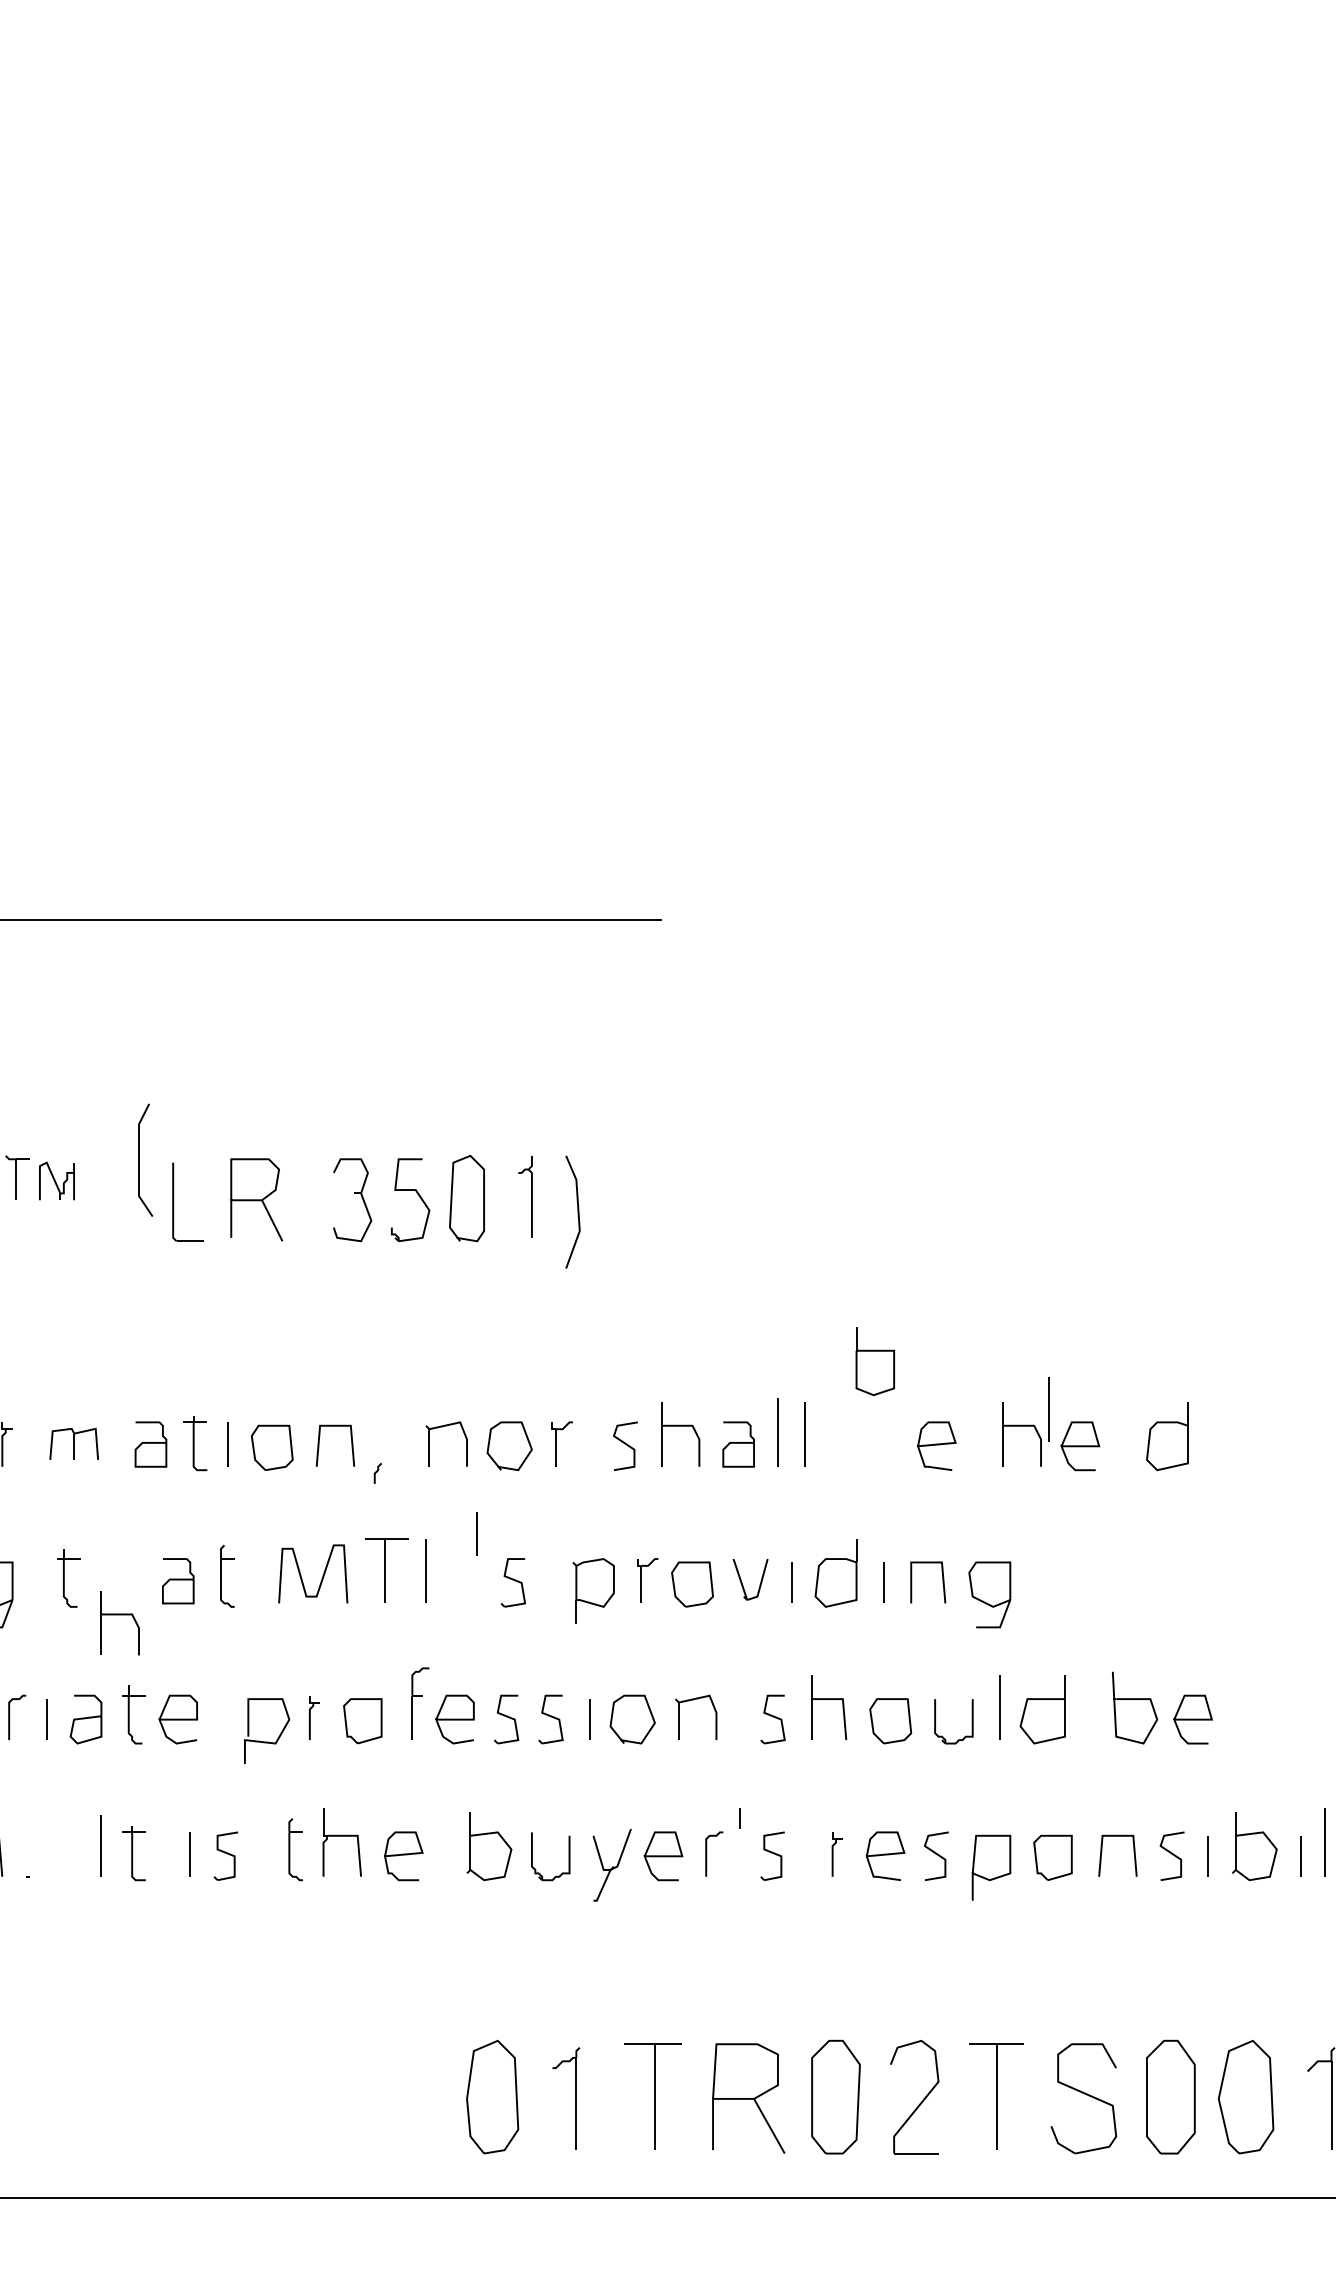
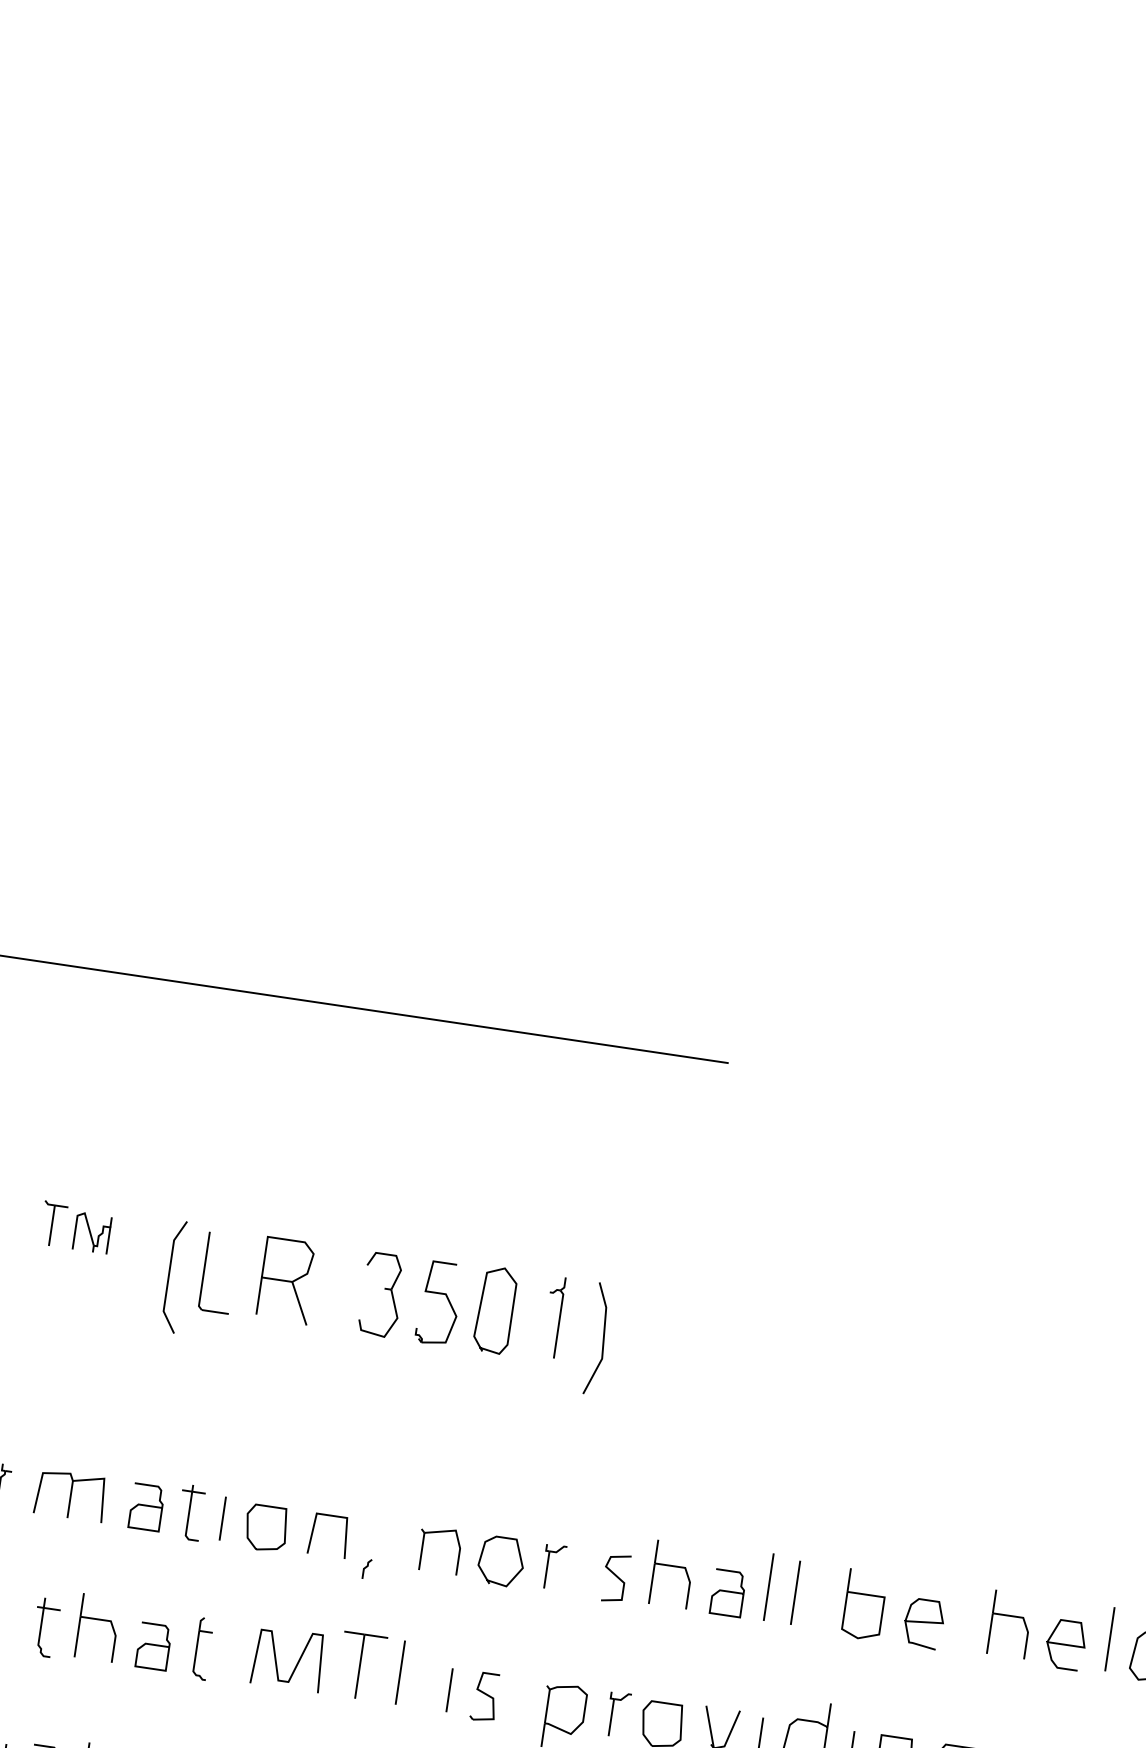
line: (139, 1159) -> (169, 1275), moved
part: (874, 1361) -> (863, 1605), moved
line: (1048, 1409) -> (1109, 1639), moved
part: (74, 1443) -> (71, 1495), size x1.43
line: (476, 1533) -> (448, 1689), moved
part: (119, 1615) -> (98, 1620), moved

